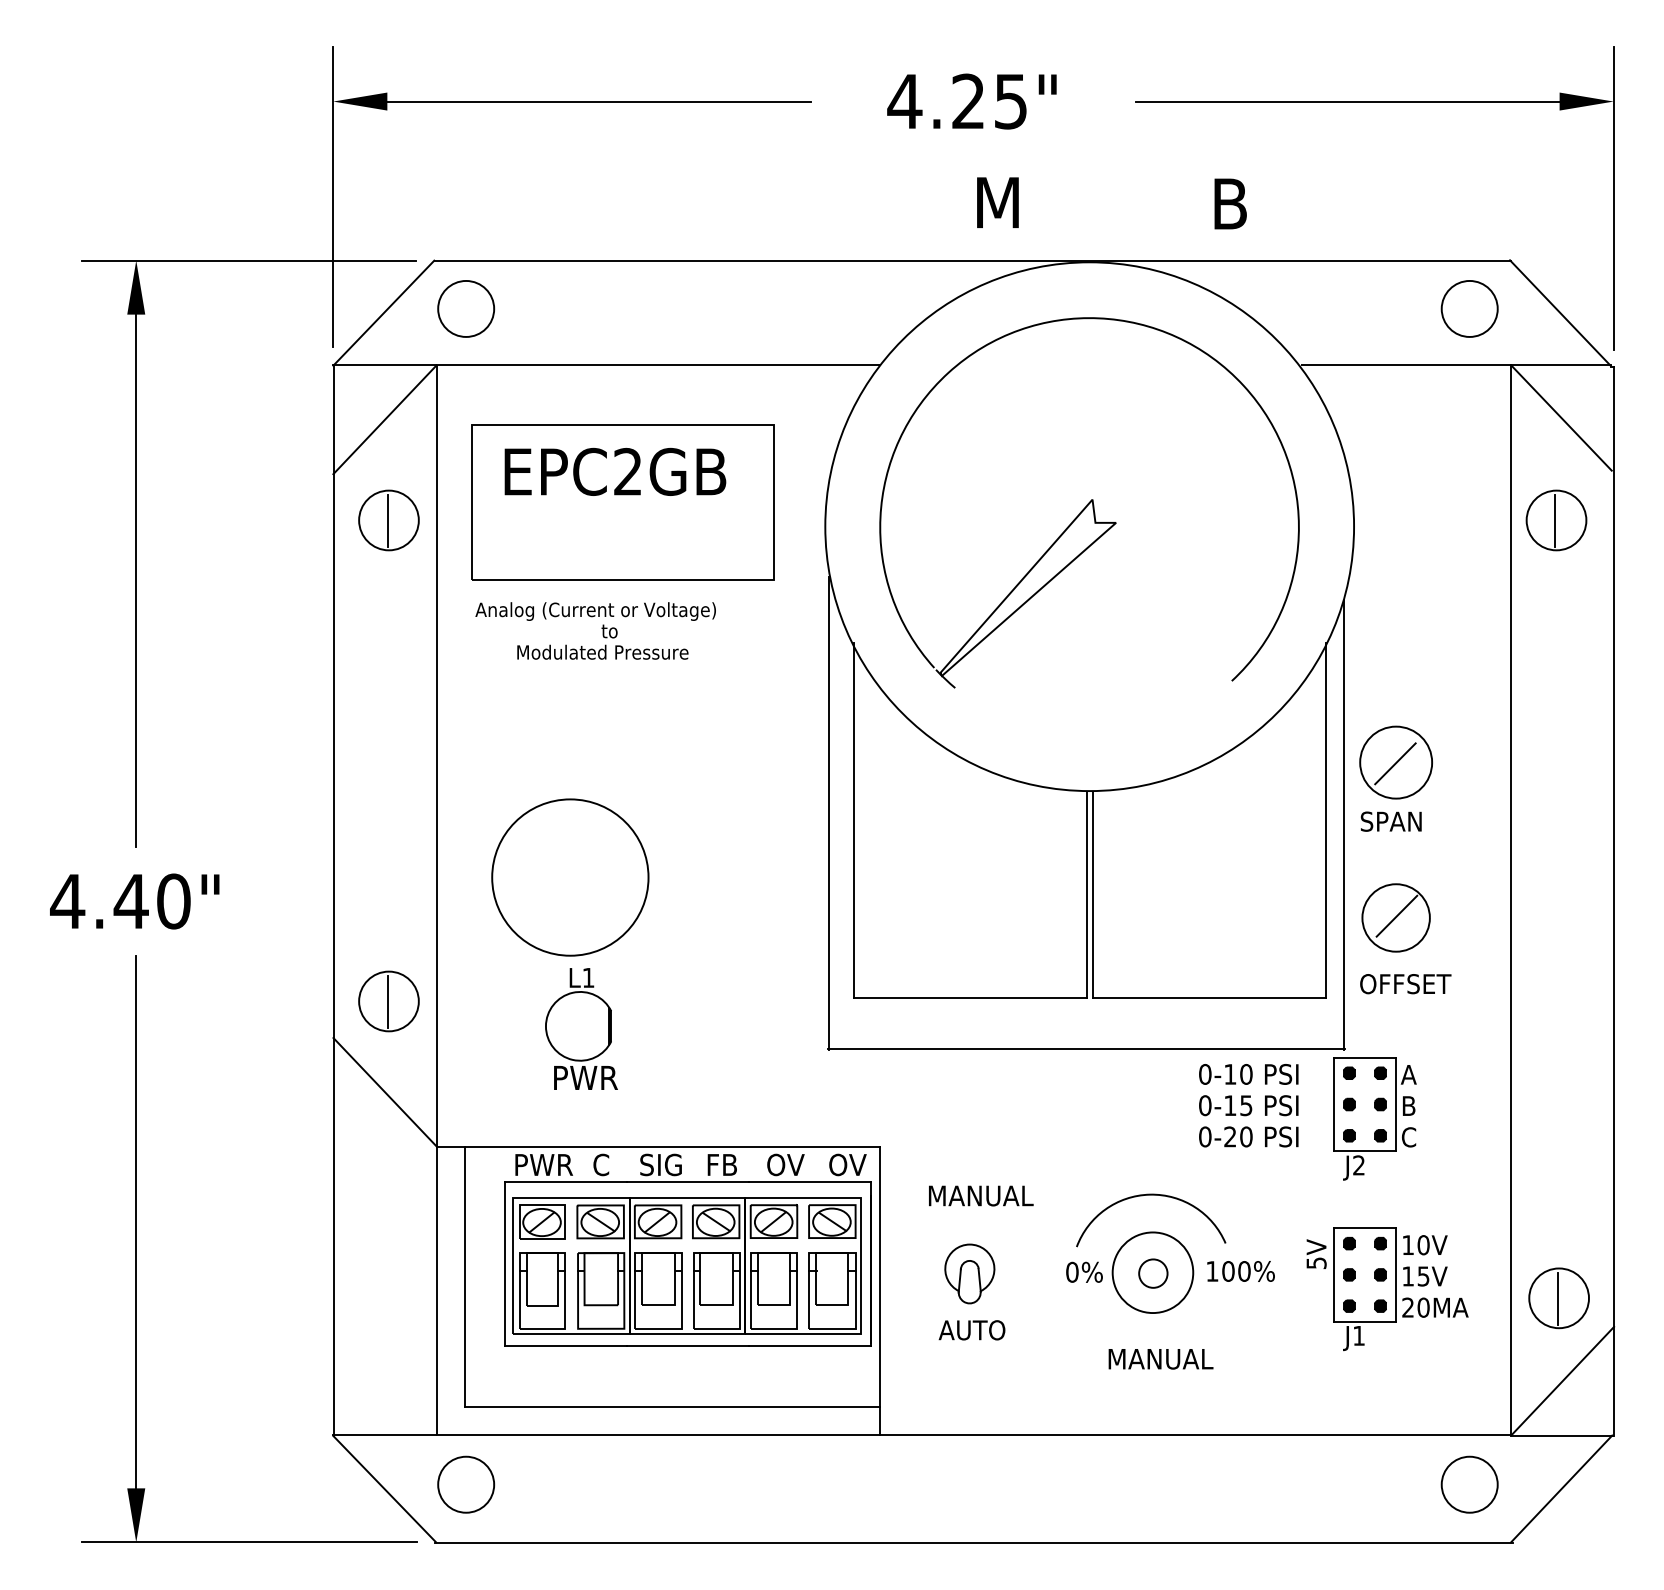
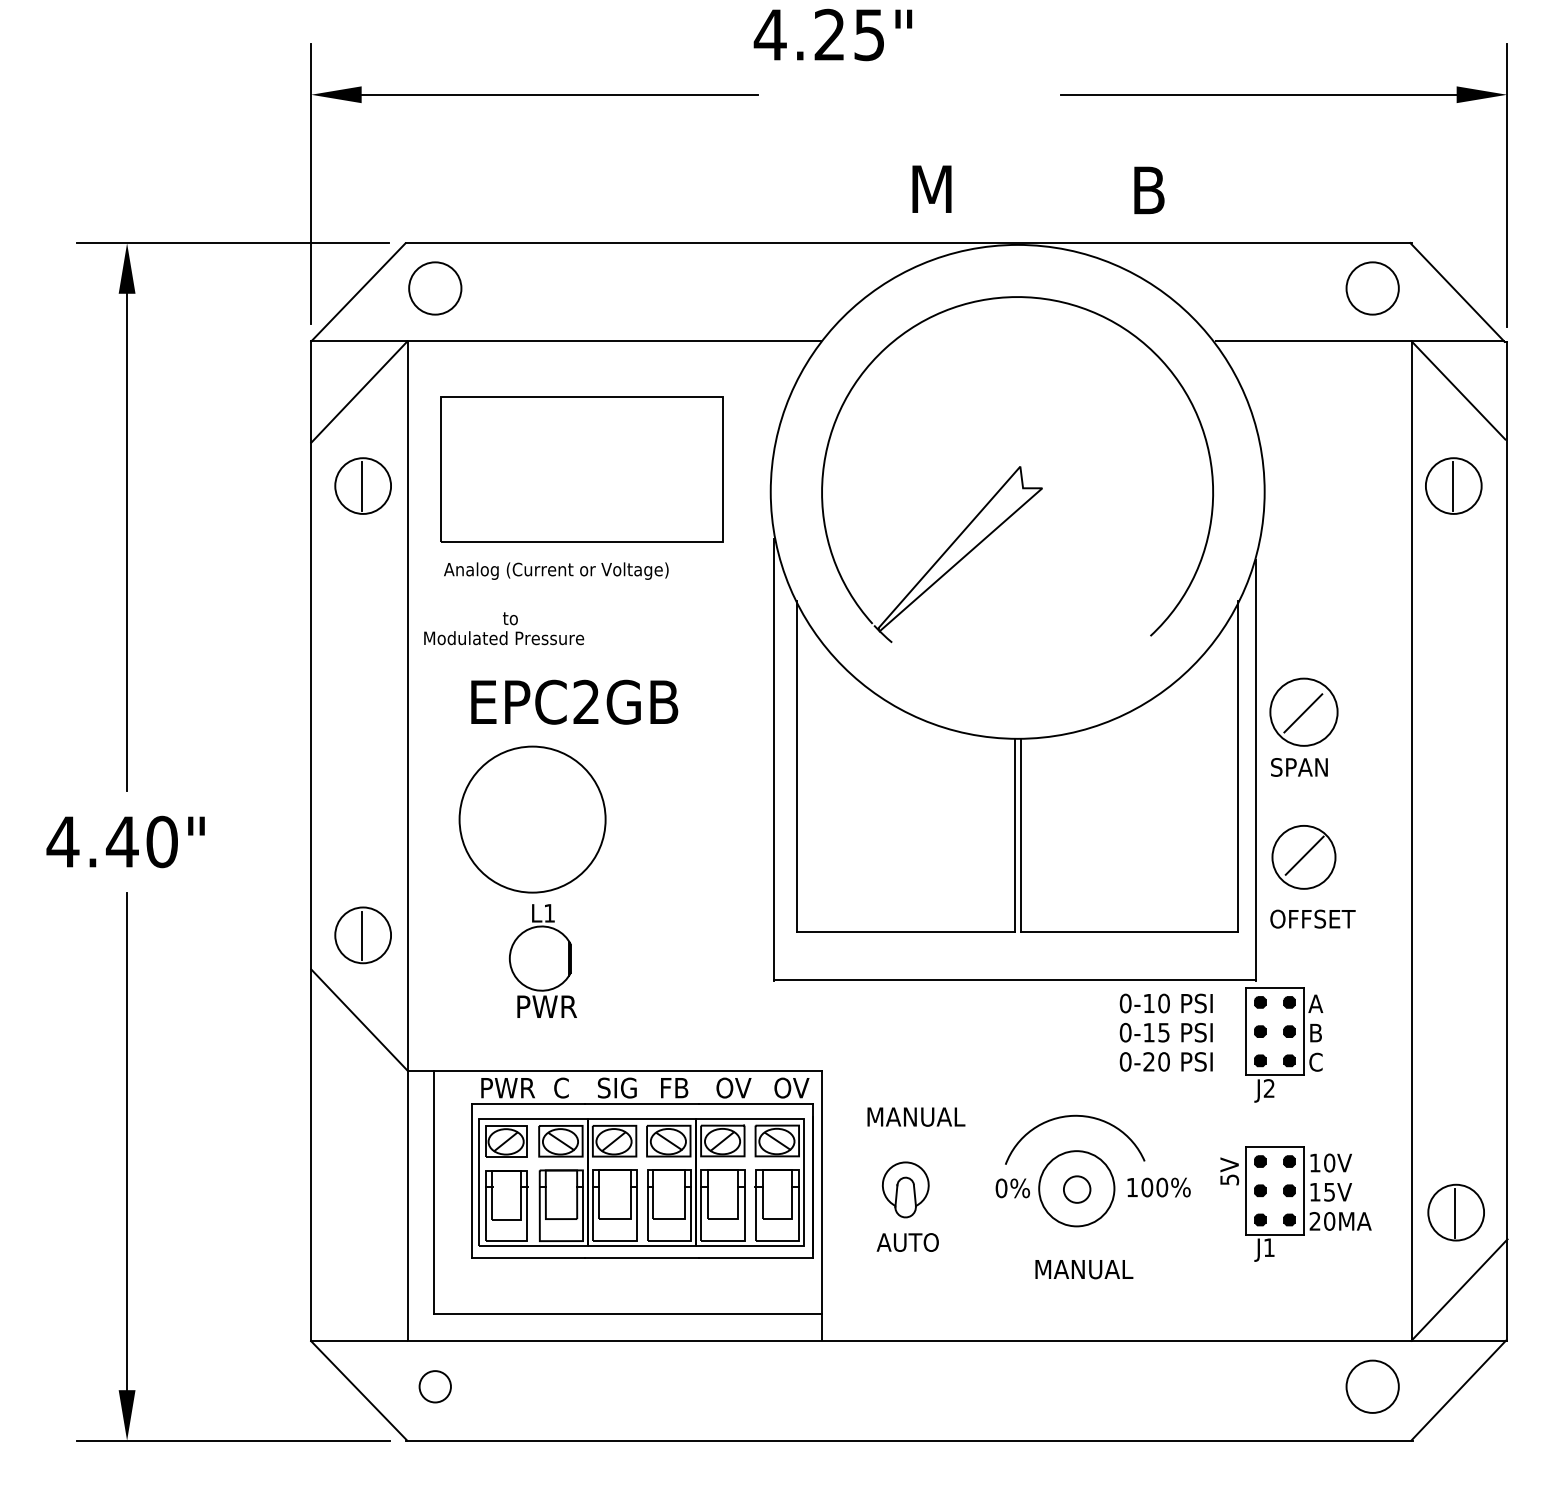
text: (971, 101) -> (832, 34), moved
text: (615, 471) -> (574, 701), moved
text: (602, 641) -> (503, 628), moved
circle: (466, 1484) -> (435, 1386), size x0.6

